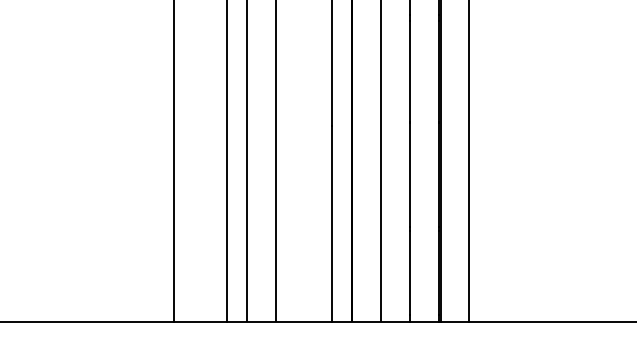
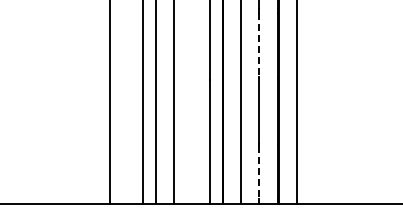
line: (410, 72) -> (259, 45), solid -> dashed
line: (410, 274) -> (259, 173), solid -> dashed

